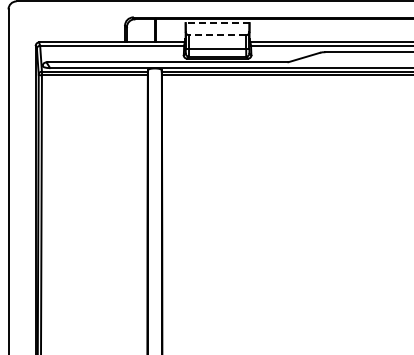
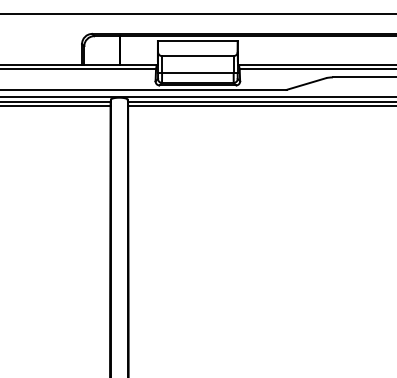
line: (217, 23) -> (197, 41), dashed -> solid
line: (217, 35) -> (197, 56), dashed -> solid

